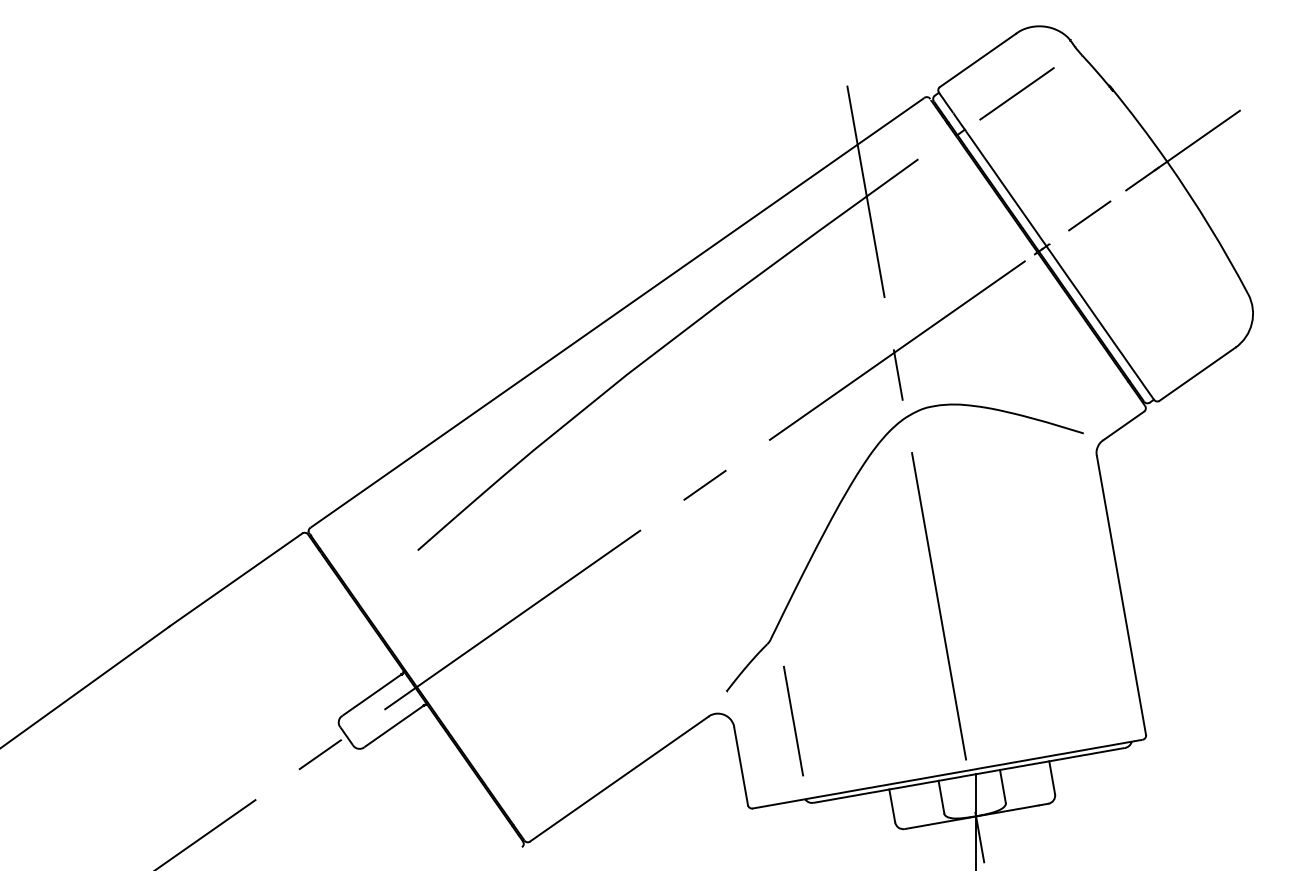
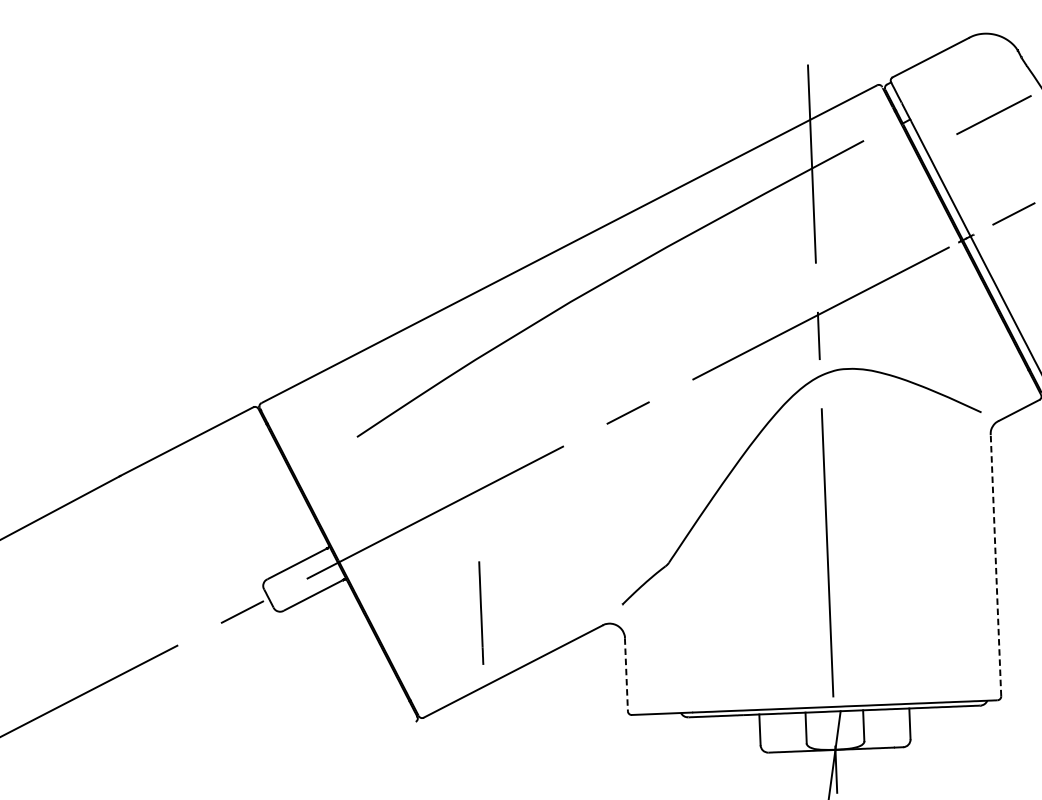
line: (1016, 93) -> (993, 114), moved
line: (1121, 595) -> (996, 565), solid -> dashed
line: (793, 720) -> (481, 612), moved
line: (741, 766) -> (626, 675), solid -> dashed

